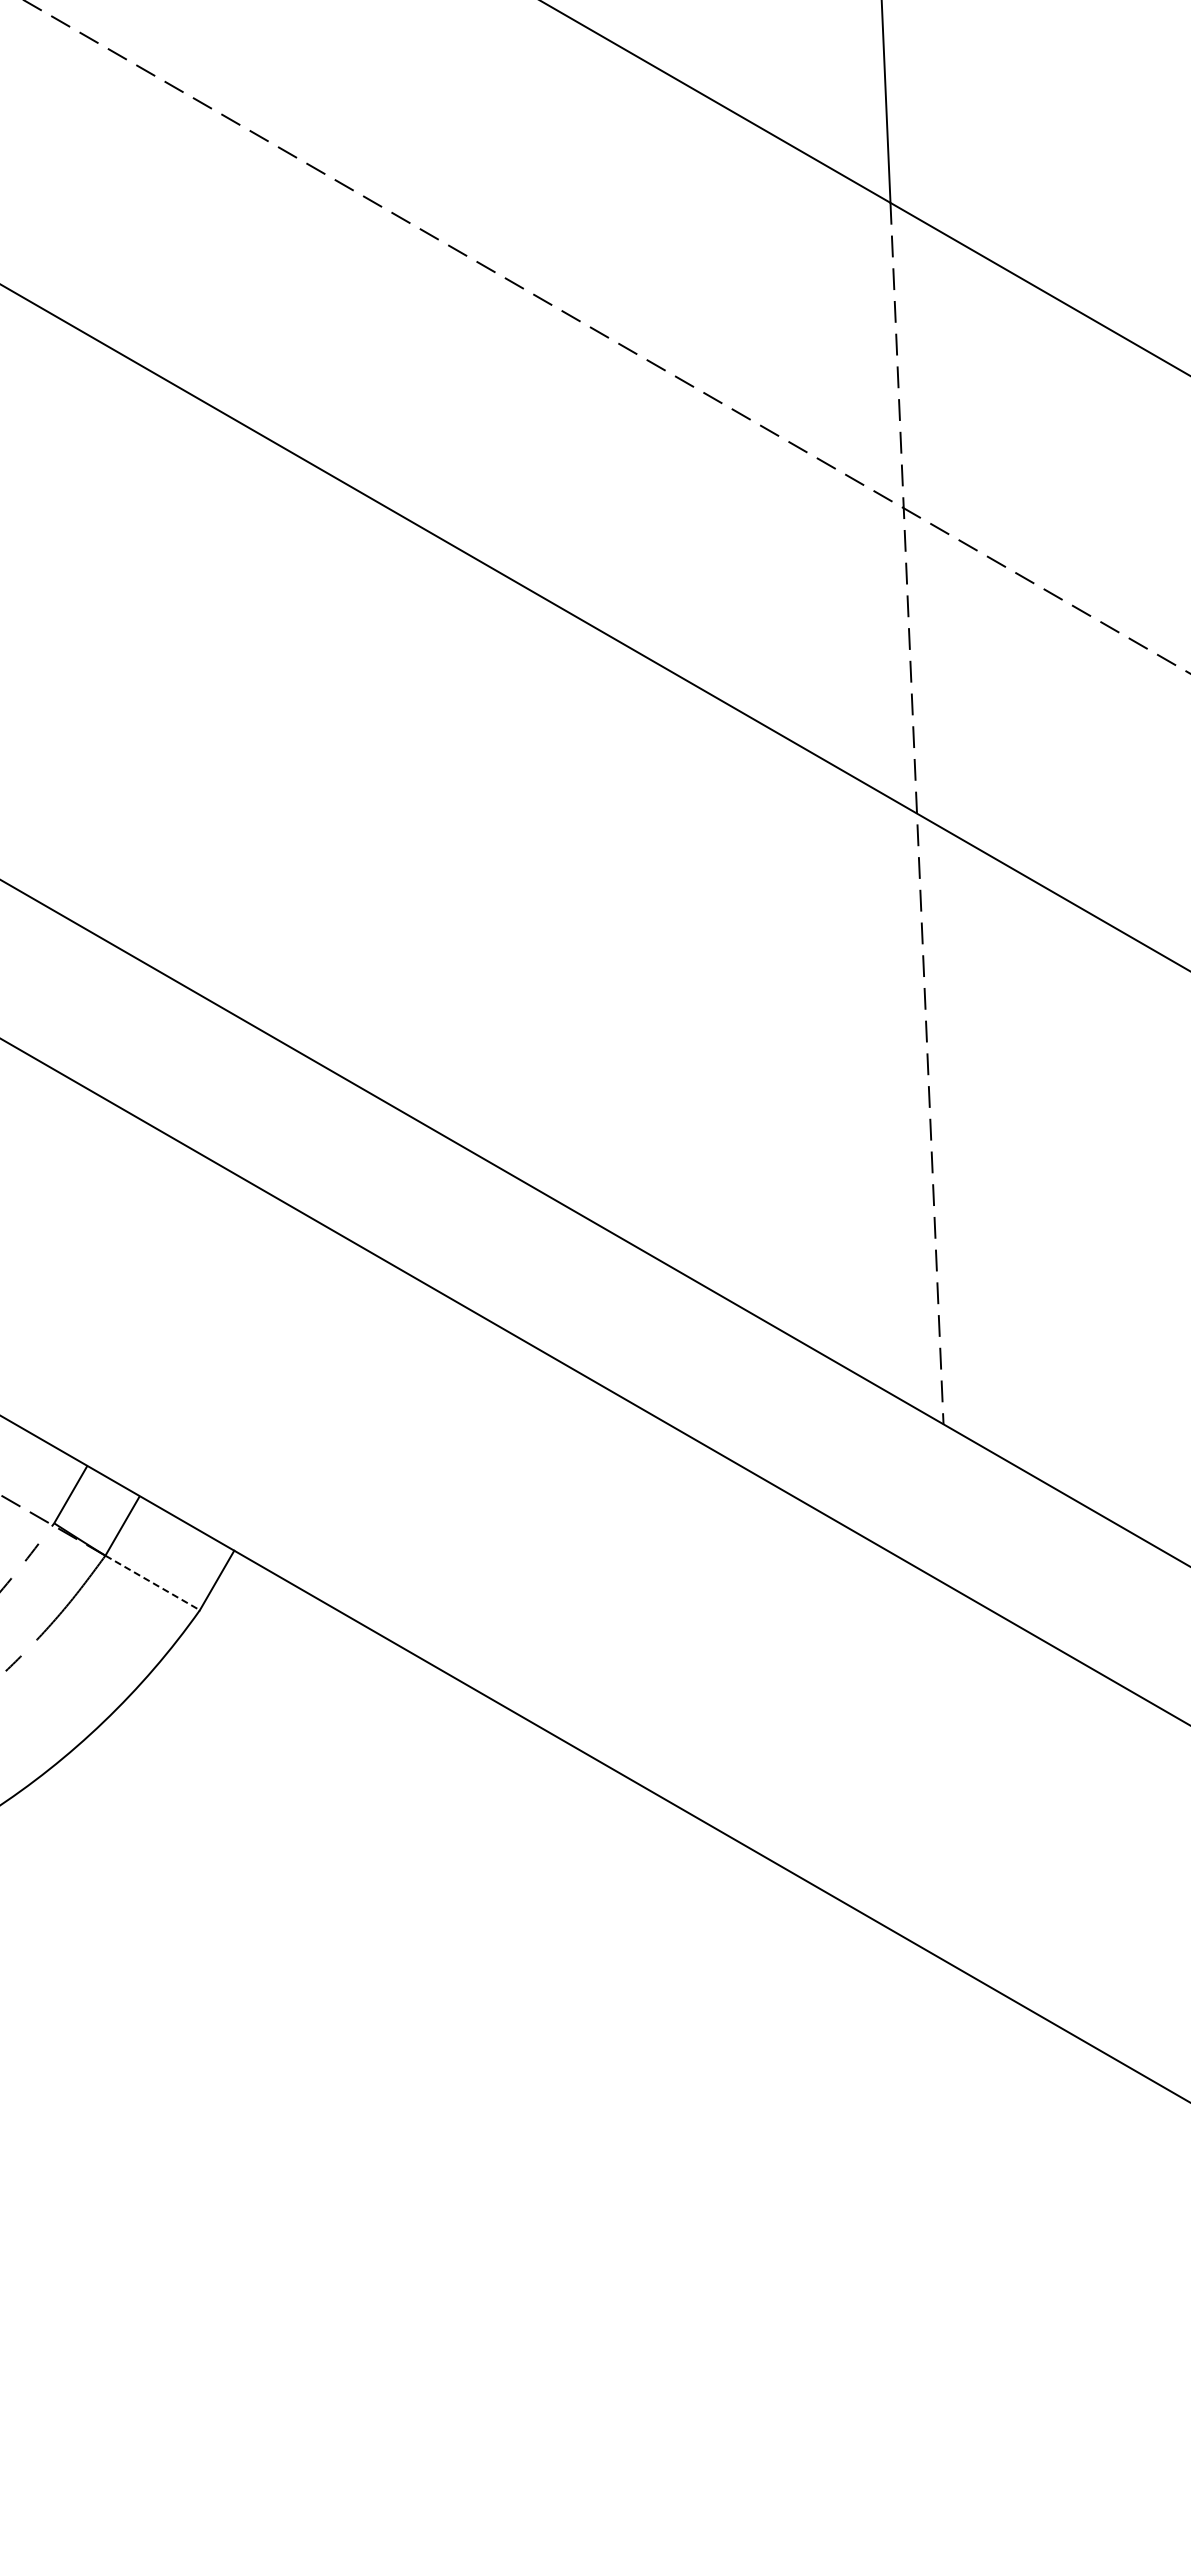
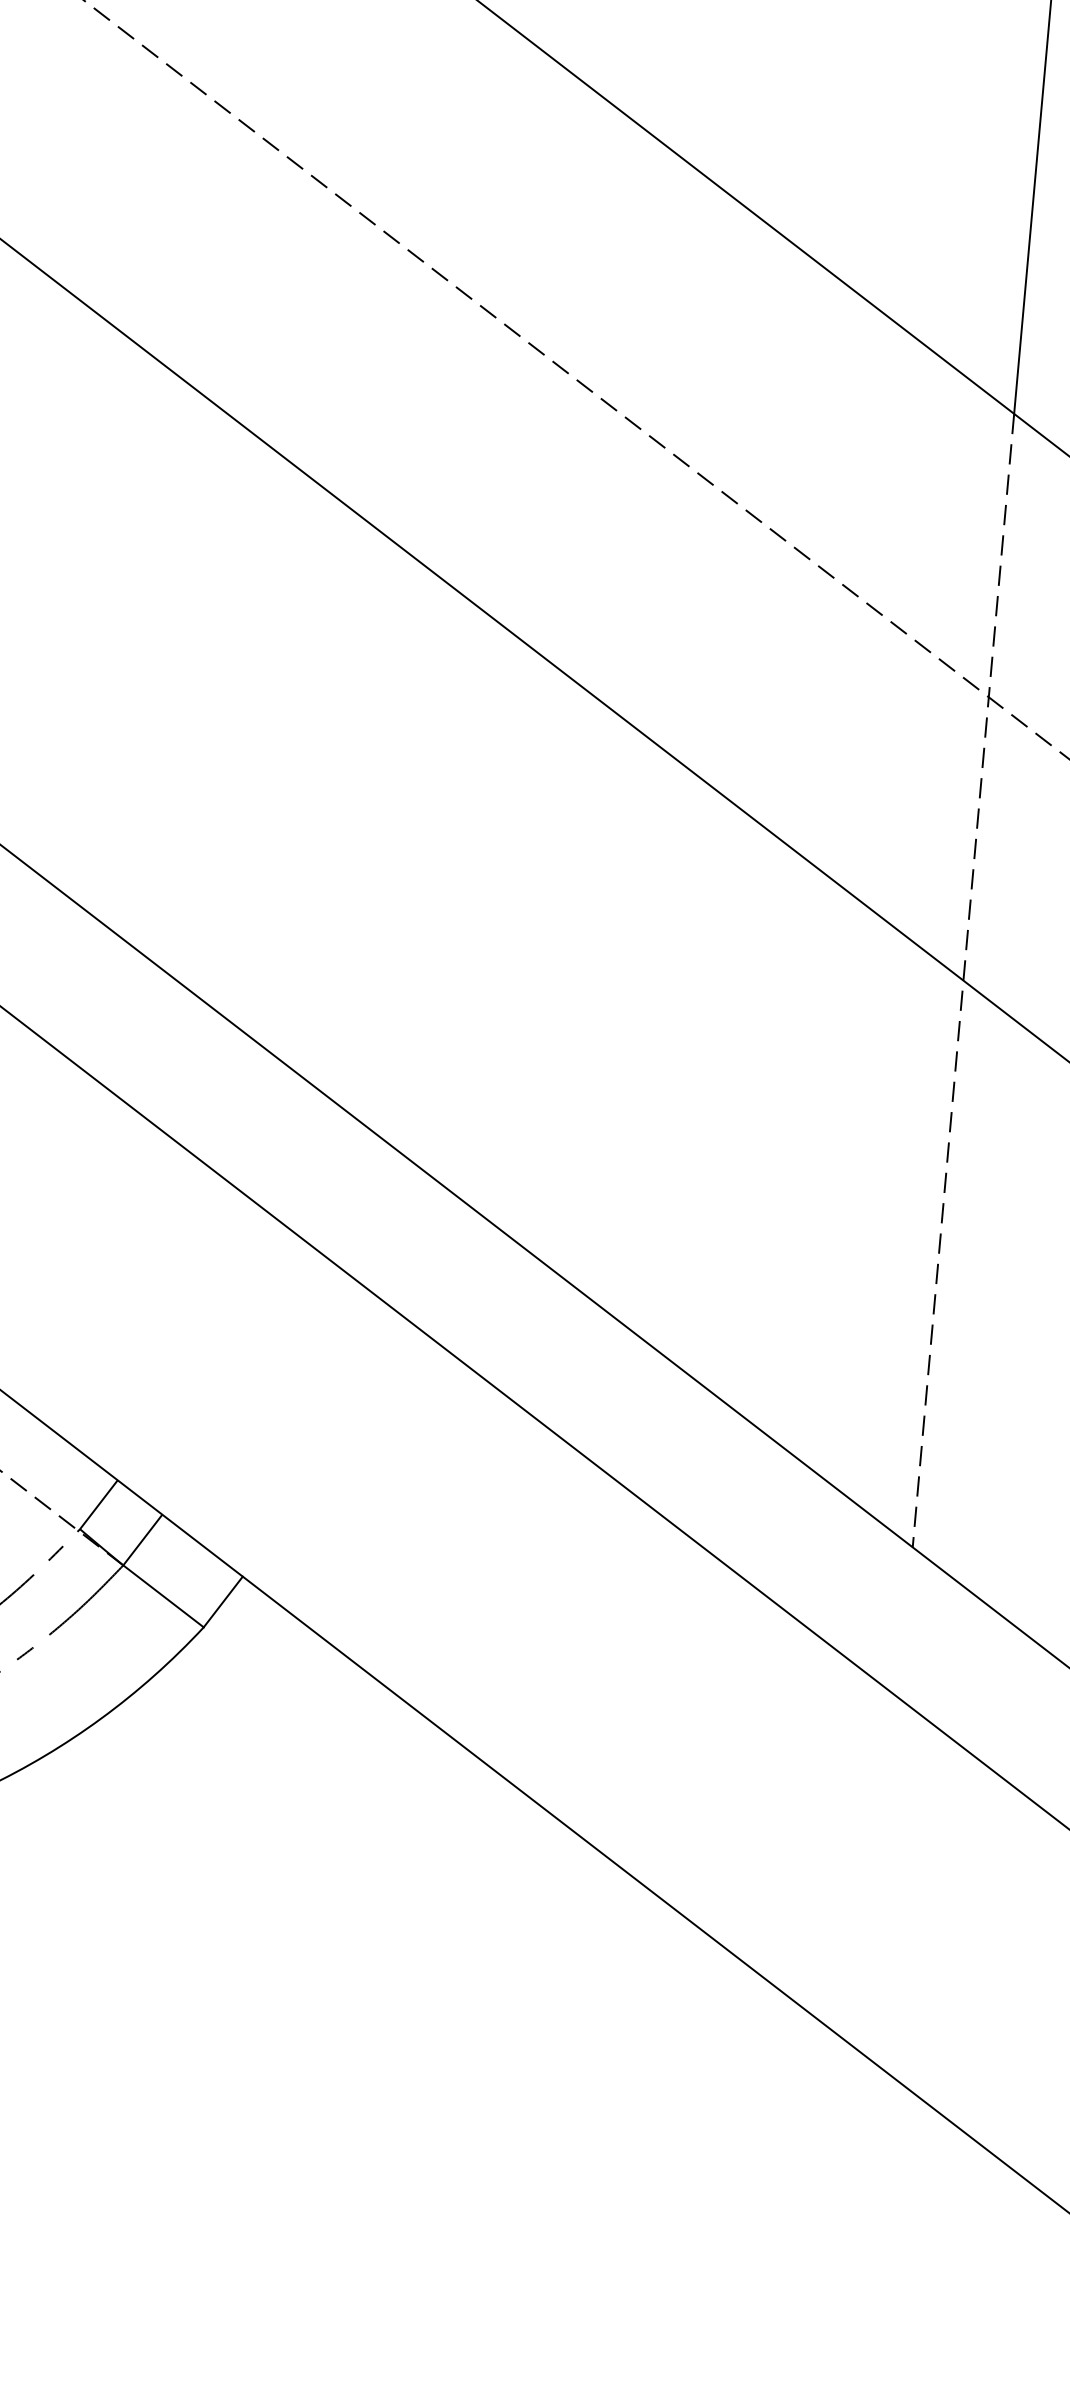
line: (152, 1582) -> (163, 1595), dashed -> solid

